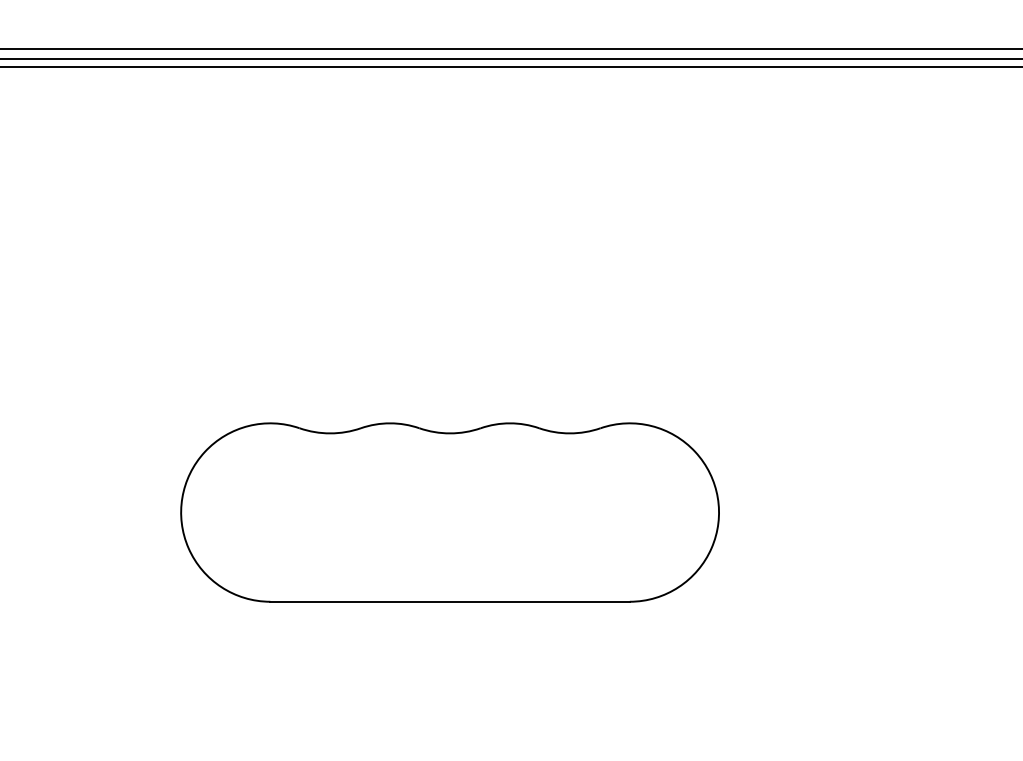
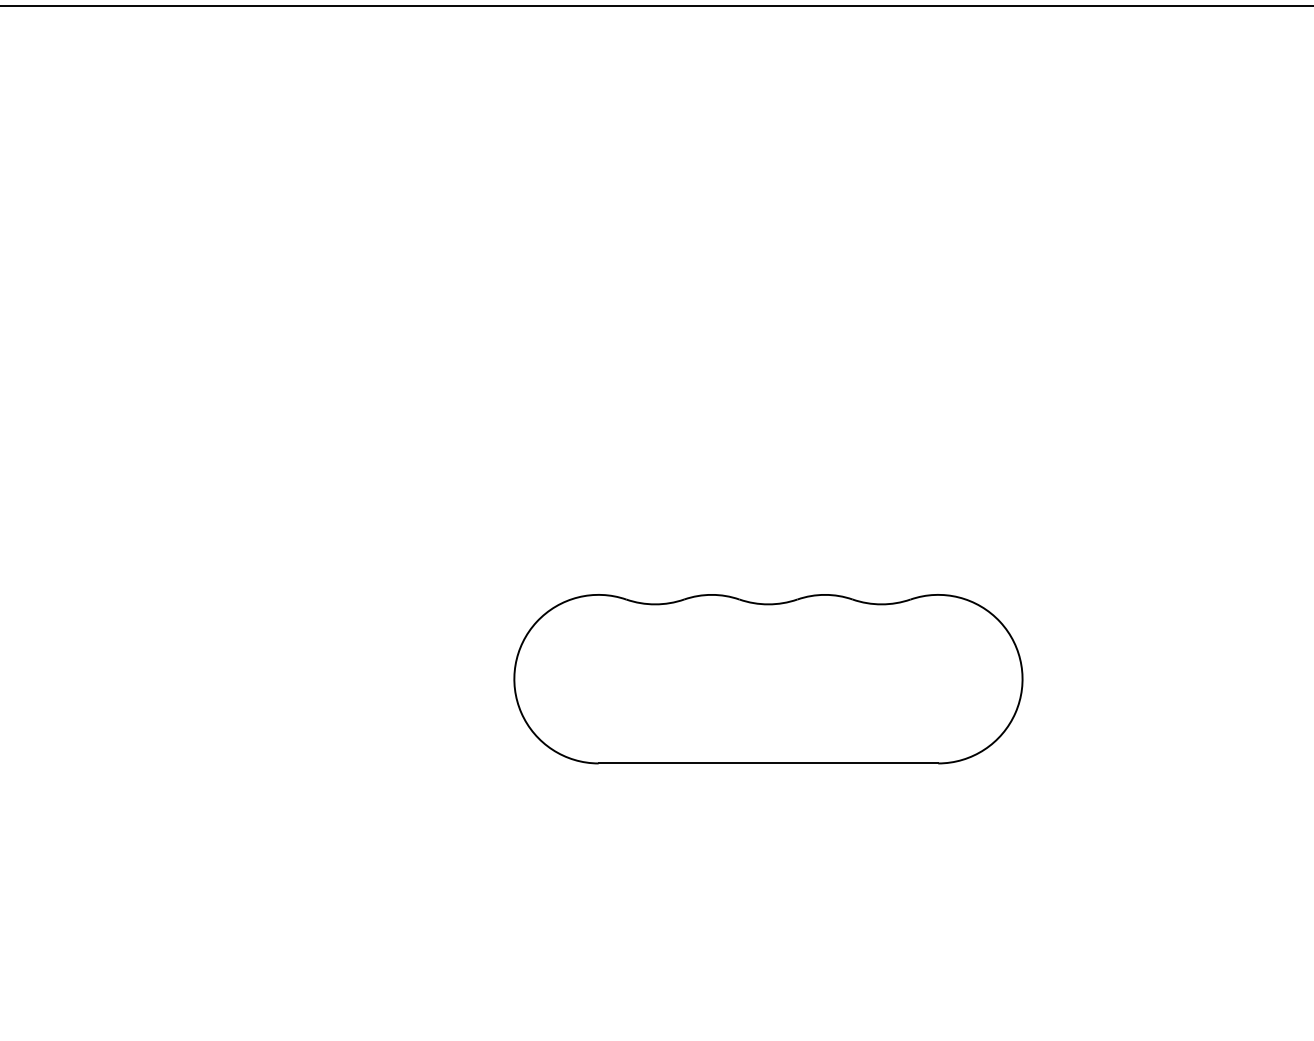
part: (449, 512) -> (767, 678), size x0.62

